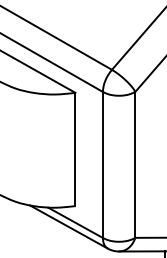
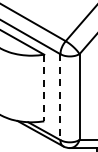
line: (75, 150) -> (44, 88), solid -> dashed
line: (103, 165) -> (60, 97), solid -> dashed

